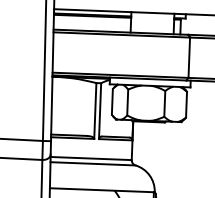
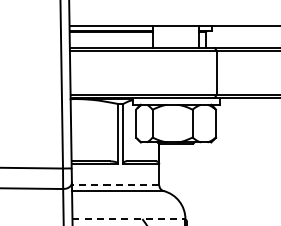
line: (91, 158) -> (115, 185), solid -> dashed
line: (102, 190) -> (129, 219), solid -> dashed

